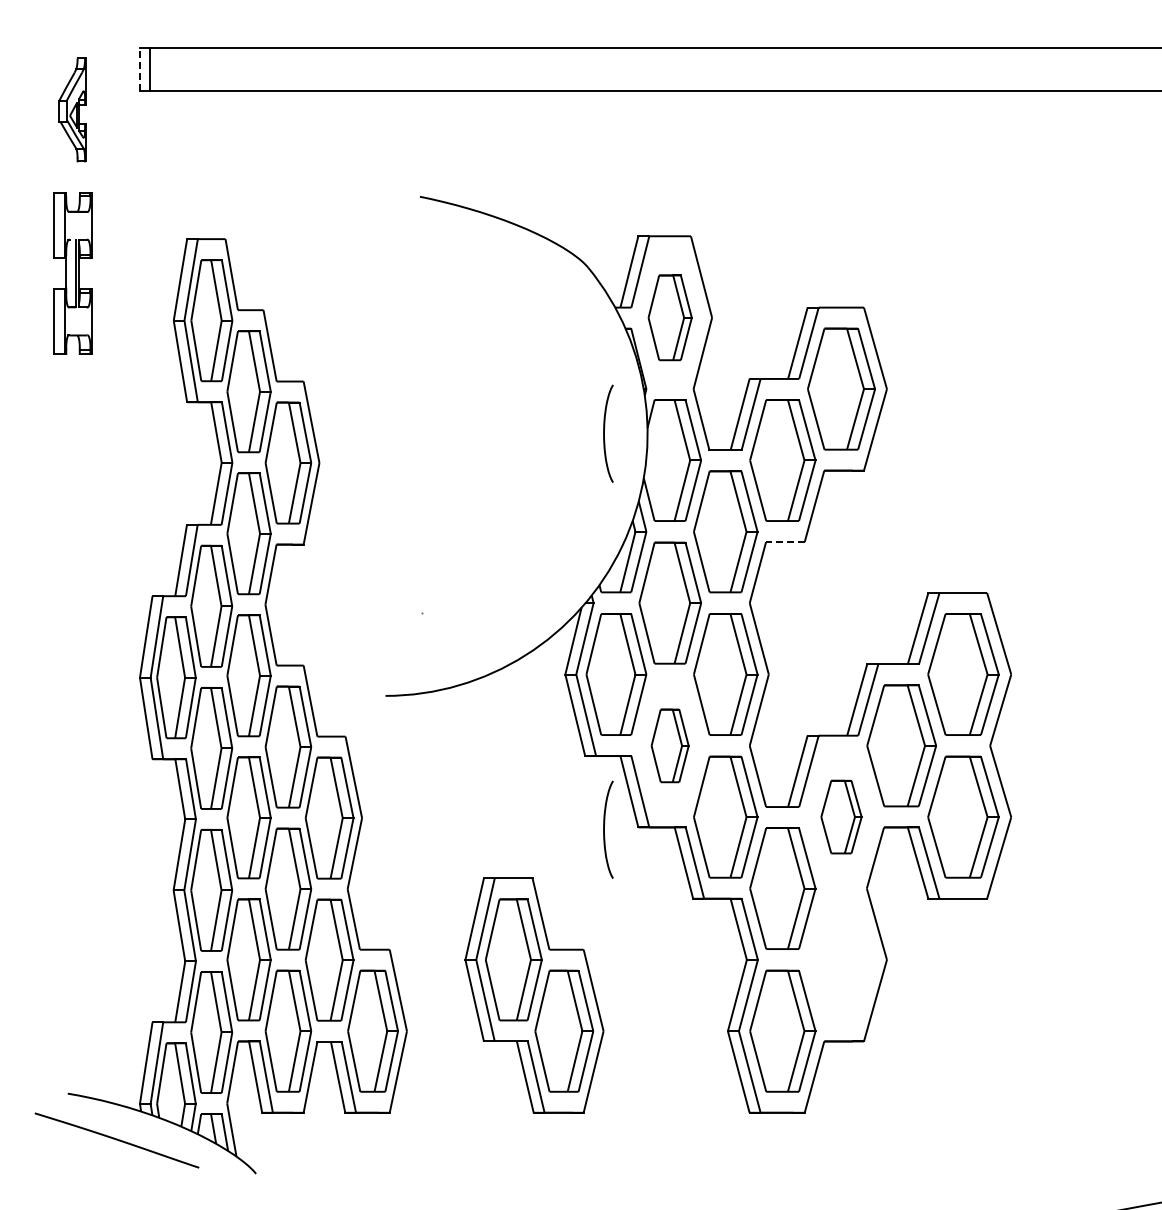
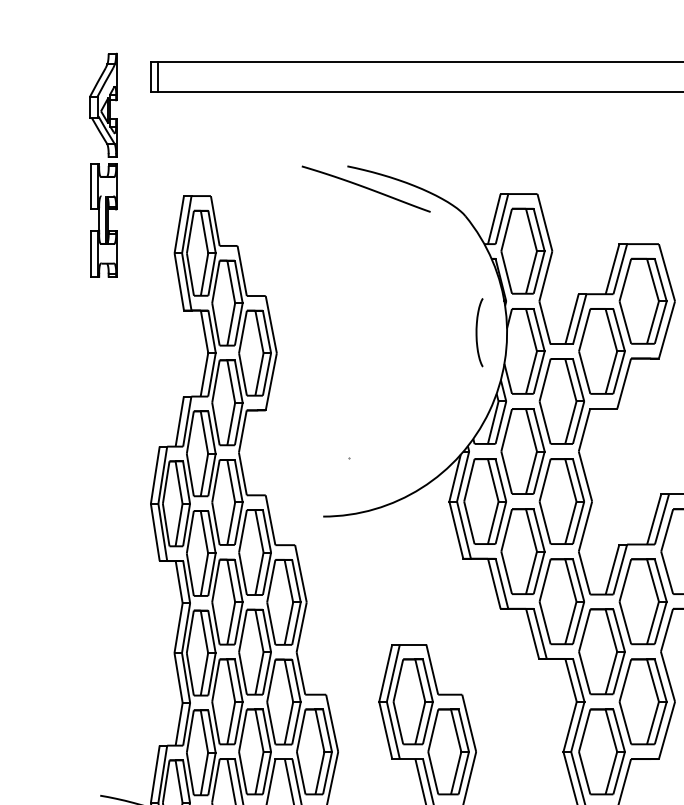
line: (139, 69) -> (150, 77), dashed -> solid
part: (72, 109) -> (103, 105), size x1.43
part: (446, 229) -> (365, 189), added
part: (669, 317) -> (522, 251), size x1.43
line: (784, 542) -> (603, 408), dashed -> solid
part: (669, 745) -> (522, 551), size x1.67
part: (841, 816) -> (643, 601), size x1.67
curve: (604, 829) -> (476, 610), removed
part: (841, 959) -> (643, 701), added

